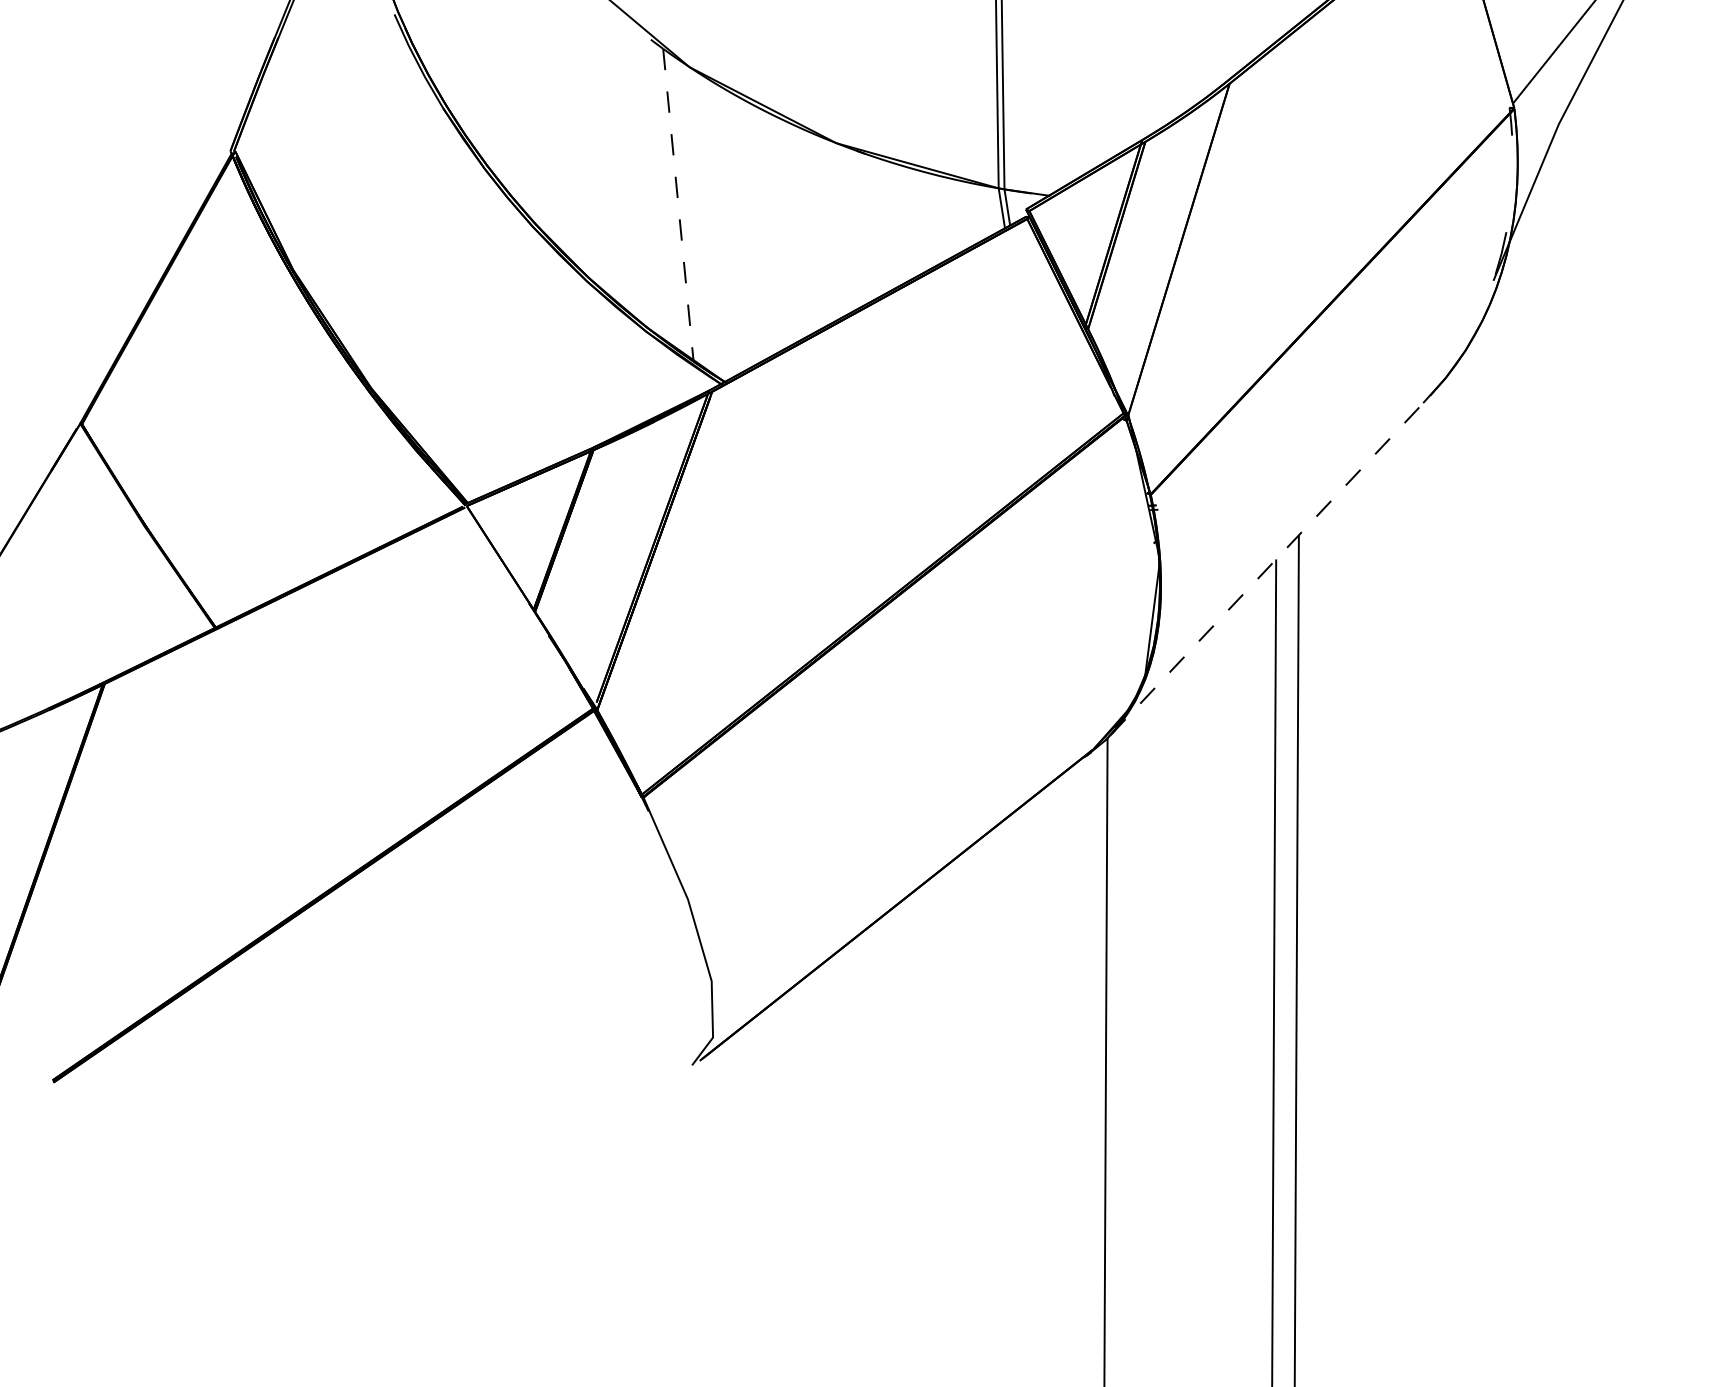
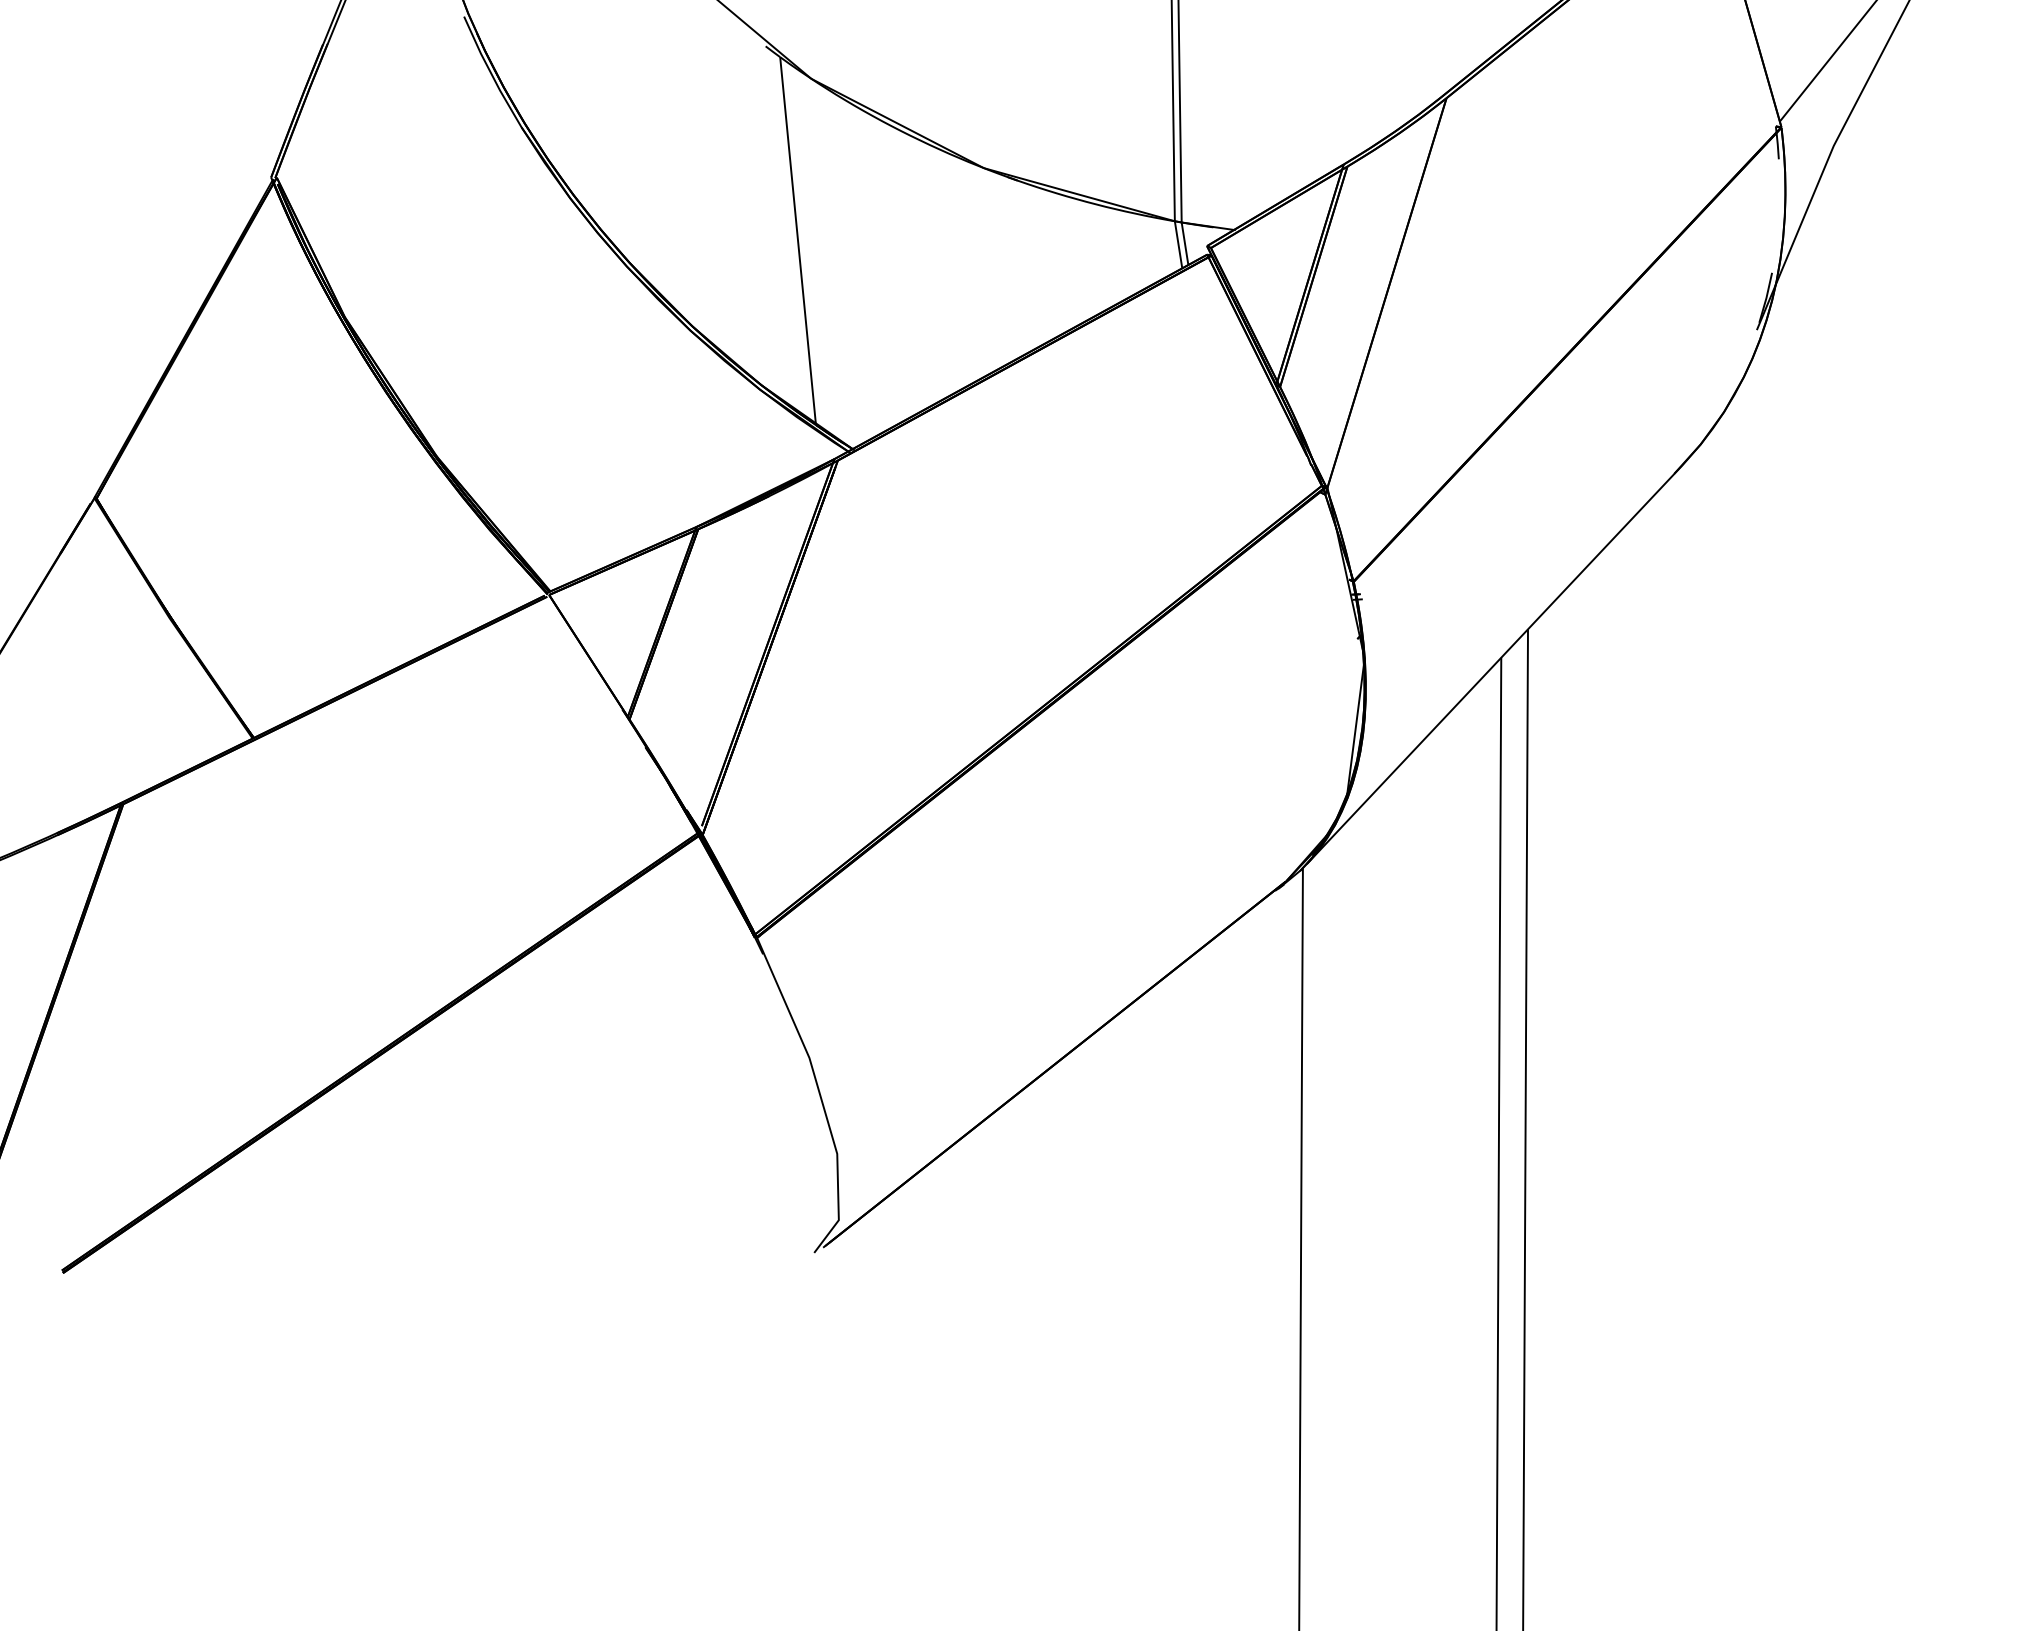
line: (678, 205) -> (798, 241), dashed -> solid
line: (1270, 565) -> (1494, 664), dashed -> solid

